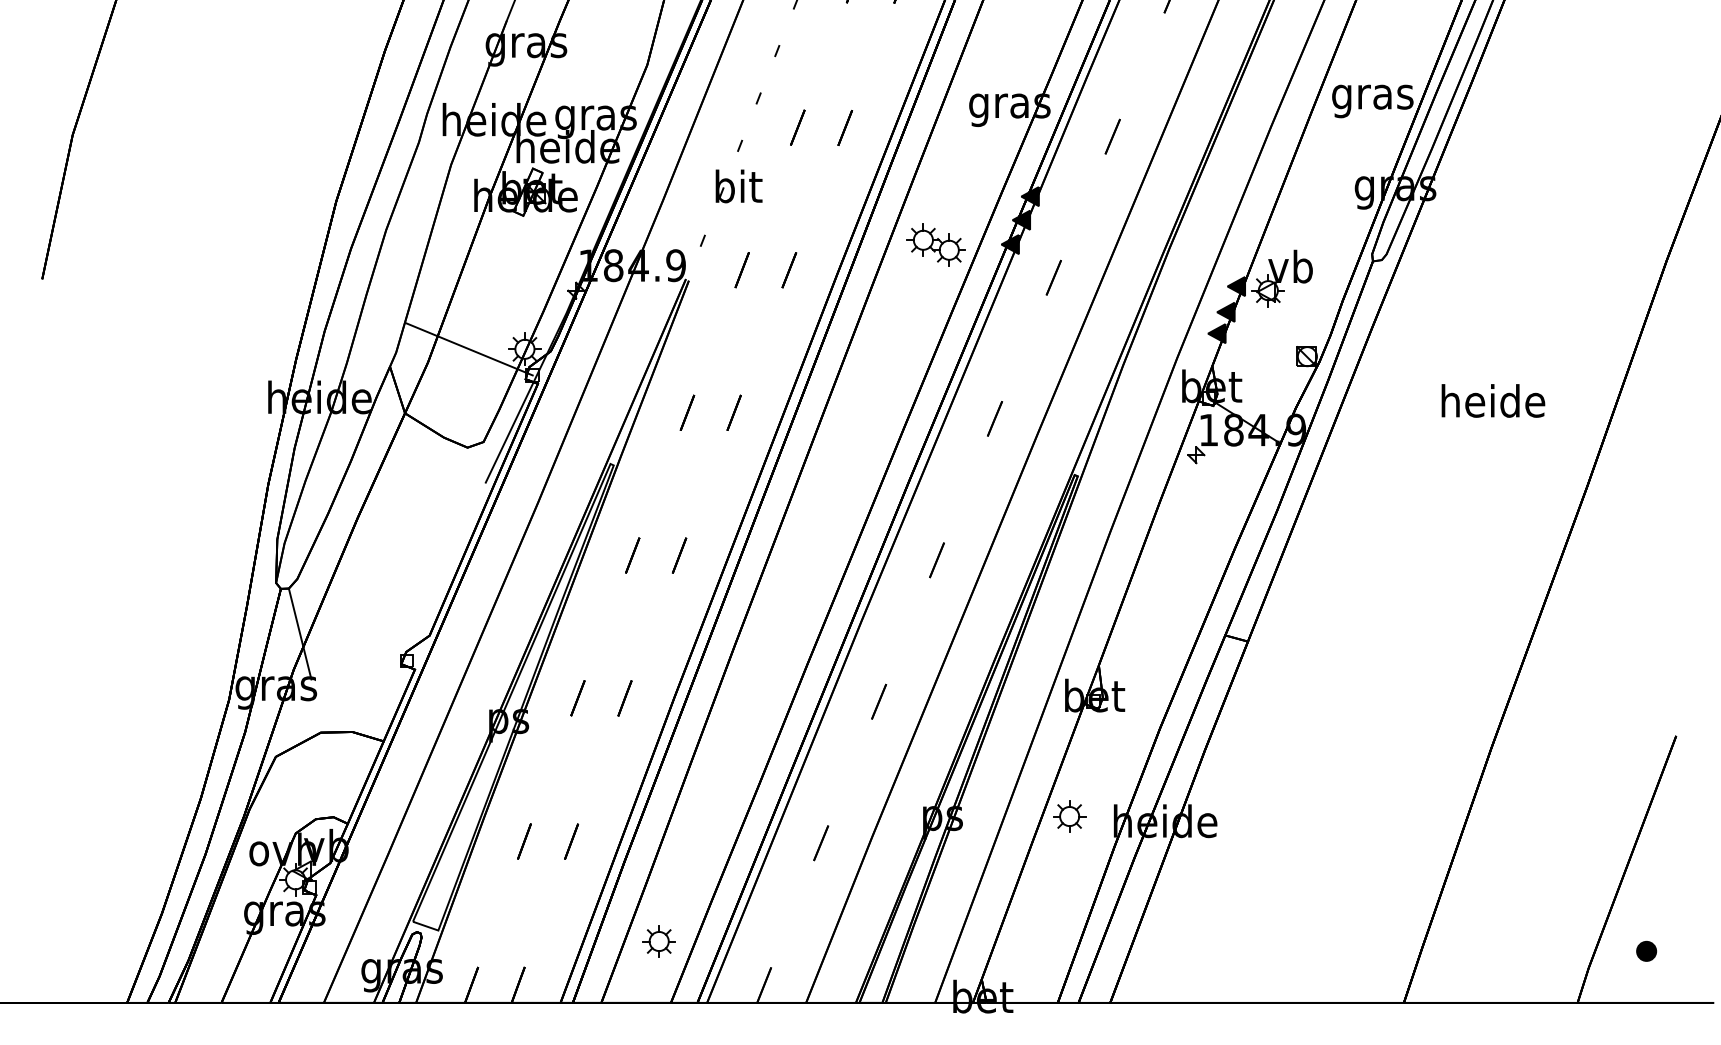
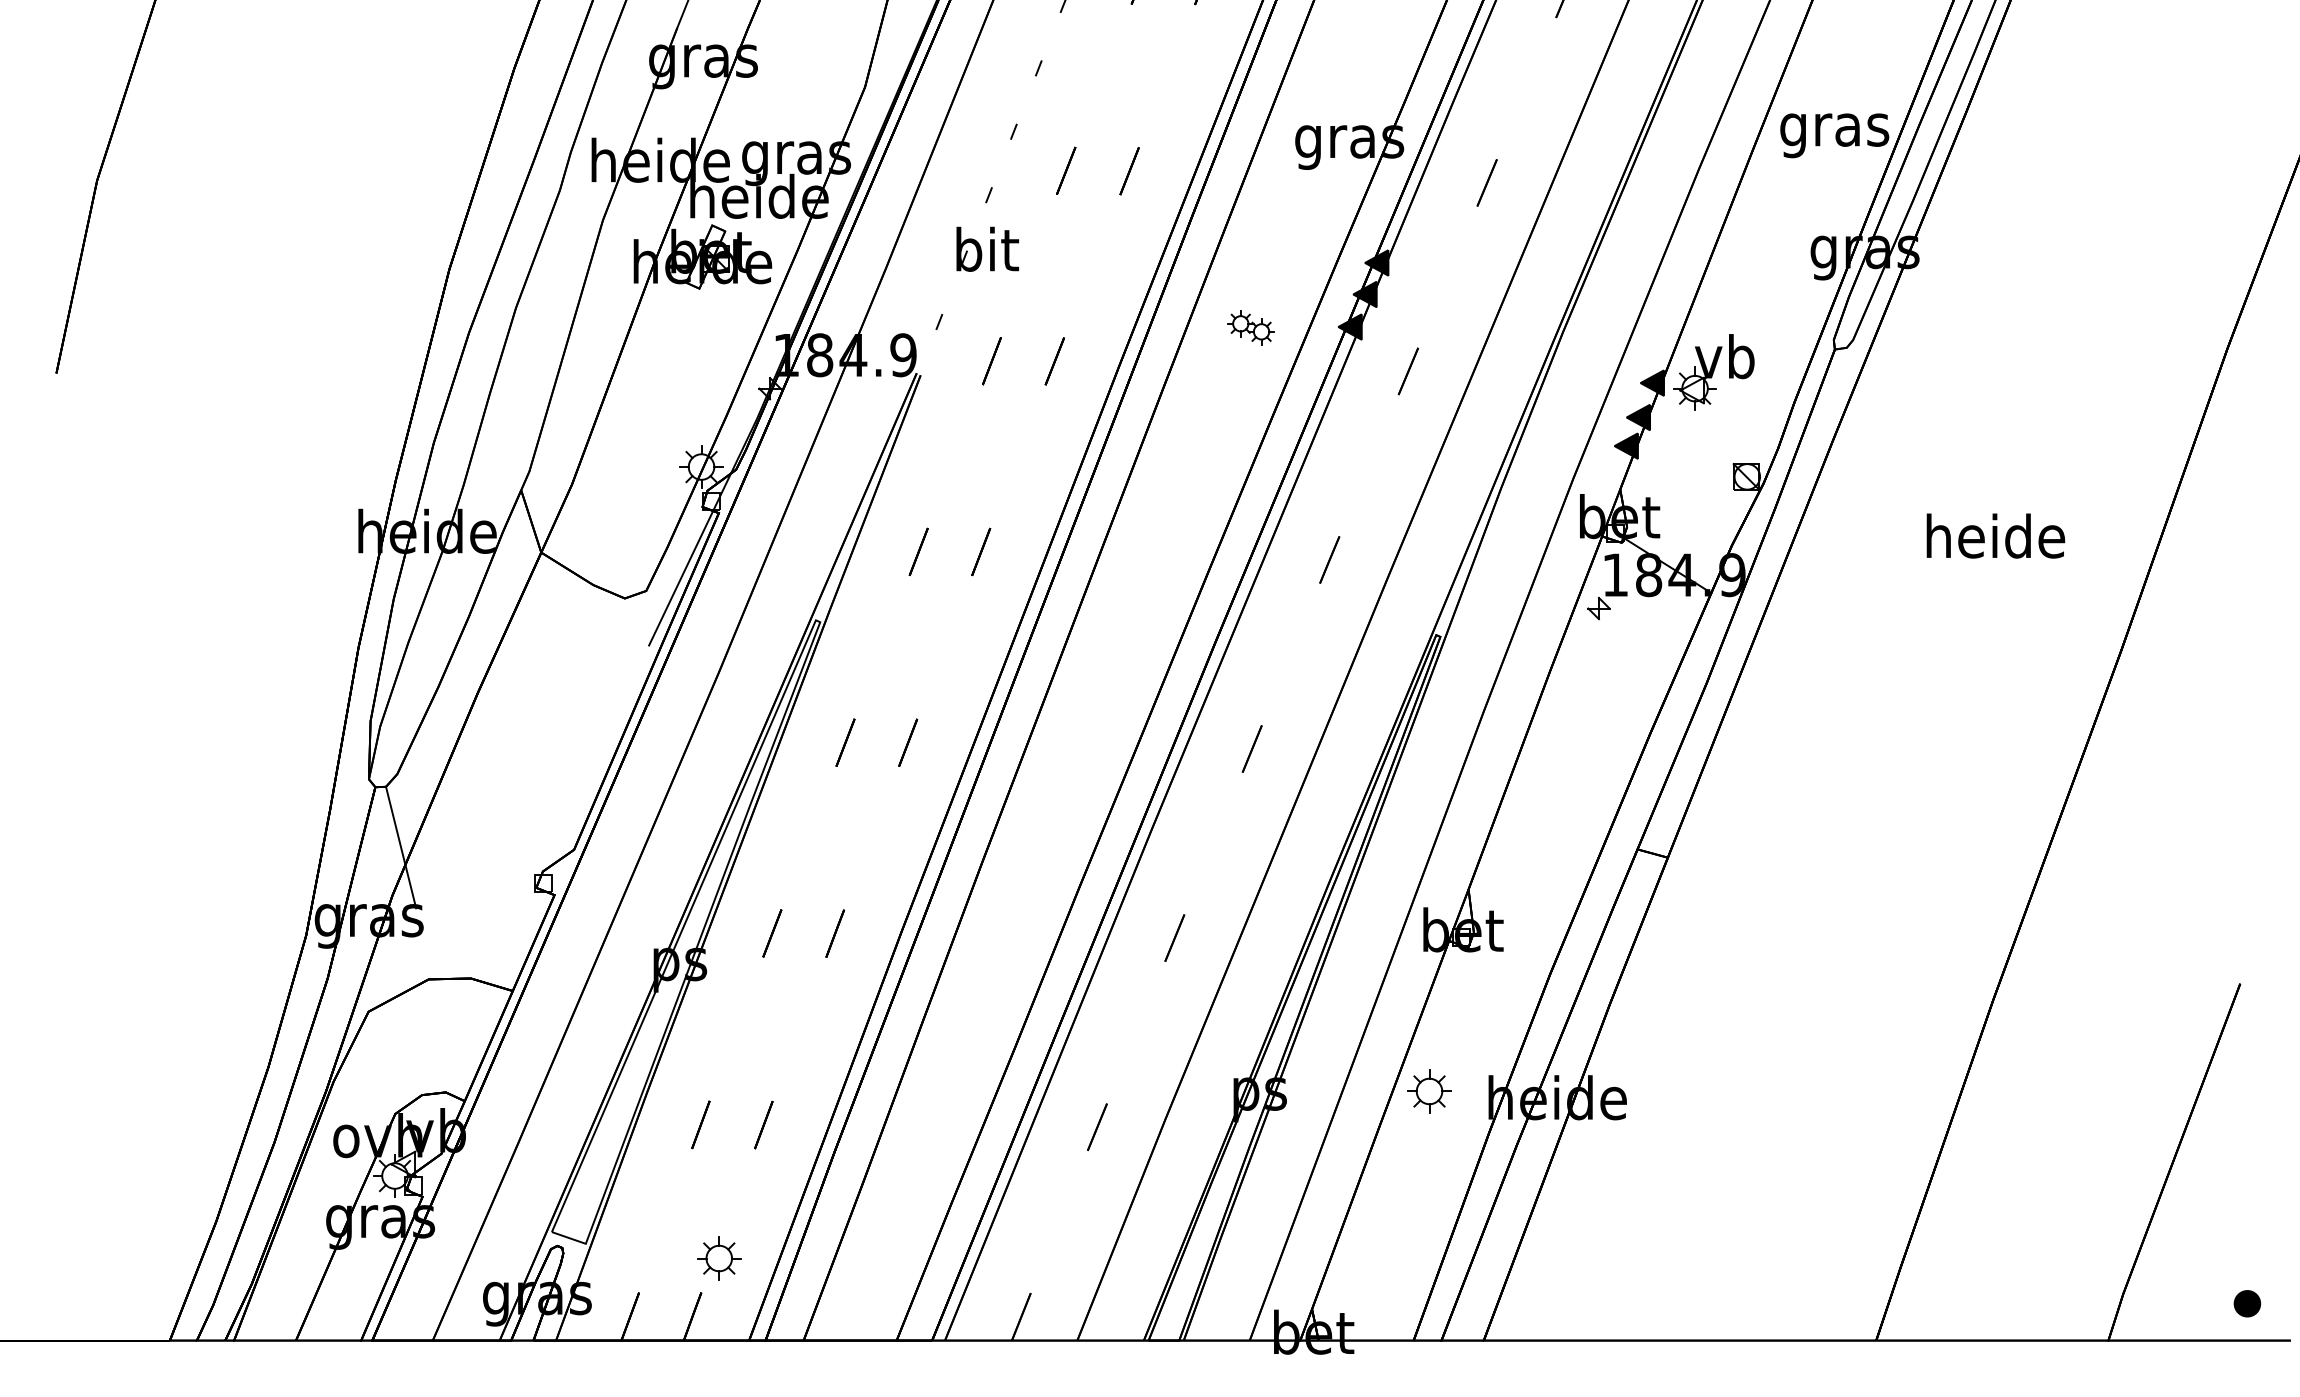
part: (935, 244) -> (1250, 326), size x0.6
line: (469, 349) -> (627, 467), removed
part: (658, 941) -> (718, 1258), moved
part: (1646, 950) -> (2247, 1302), moved

